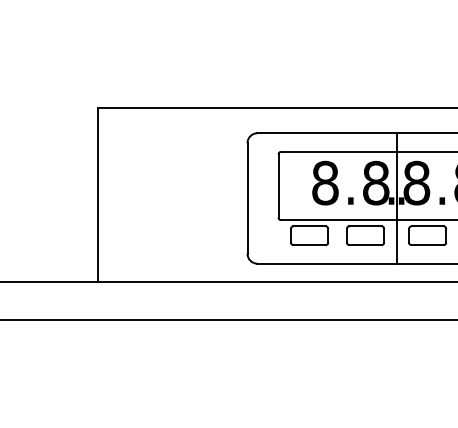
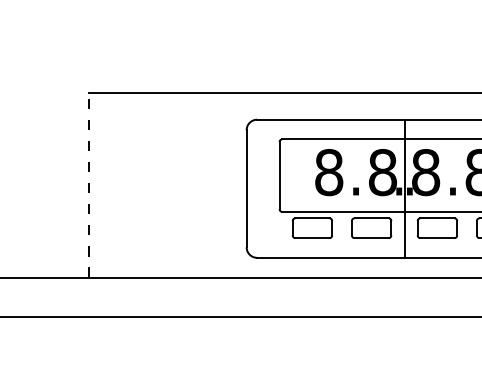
line: (98, 195) -> (88, 185), solid -> dashed

